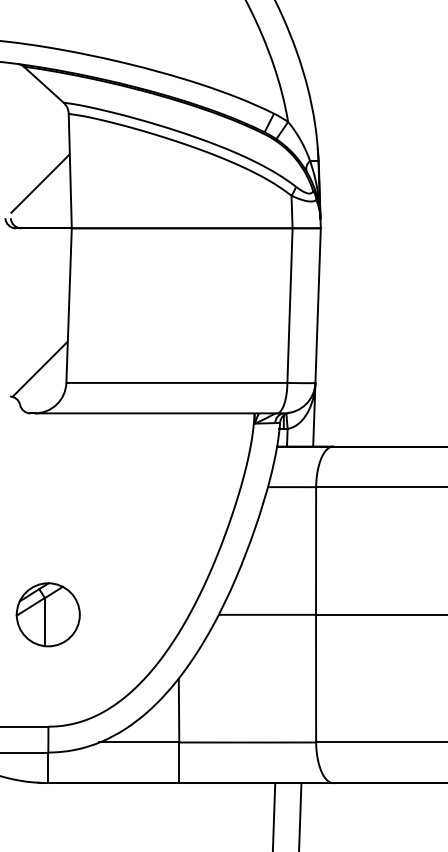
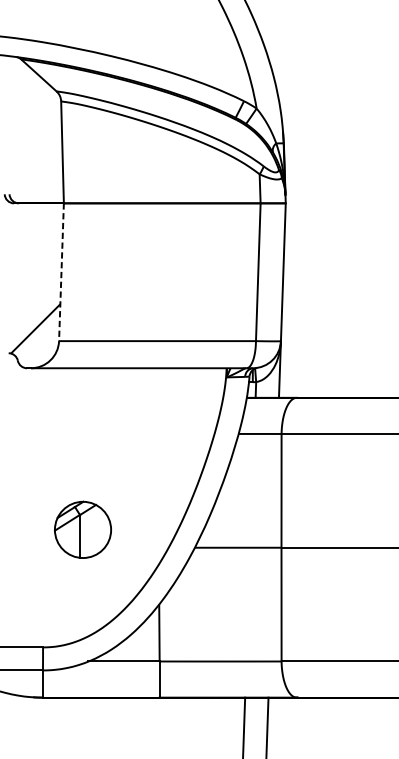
hatch: (39, 183) -> (35, 163), removed
line: (69, 306) -> (61, 273), solid -> dashed
part: (47, 614) -> (82, 529), moved

